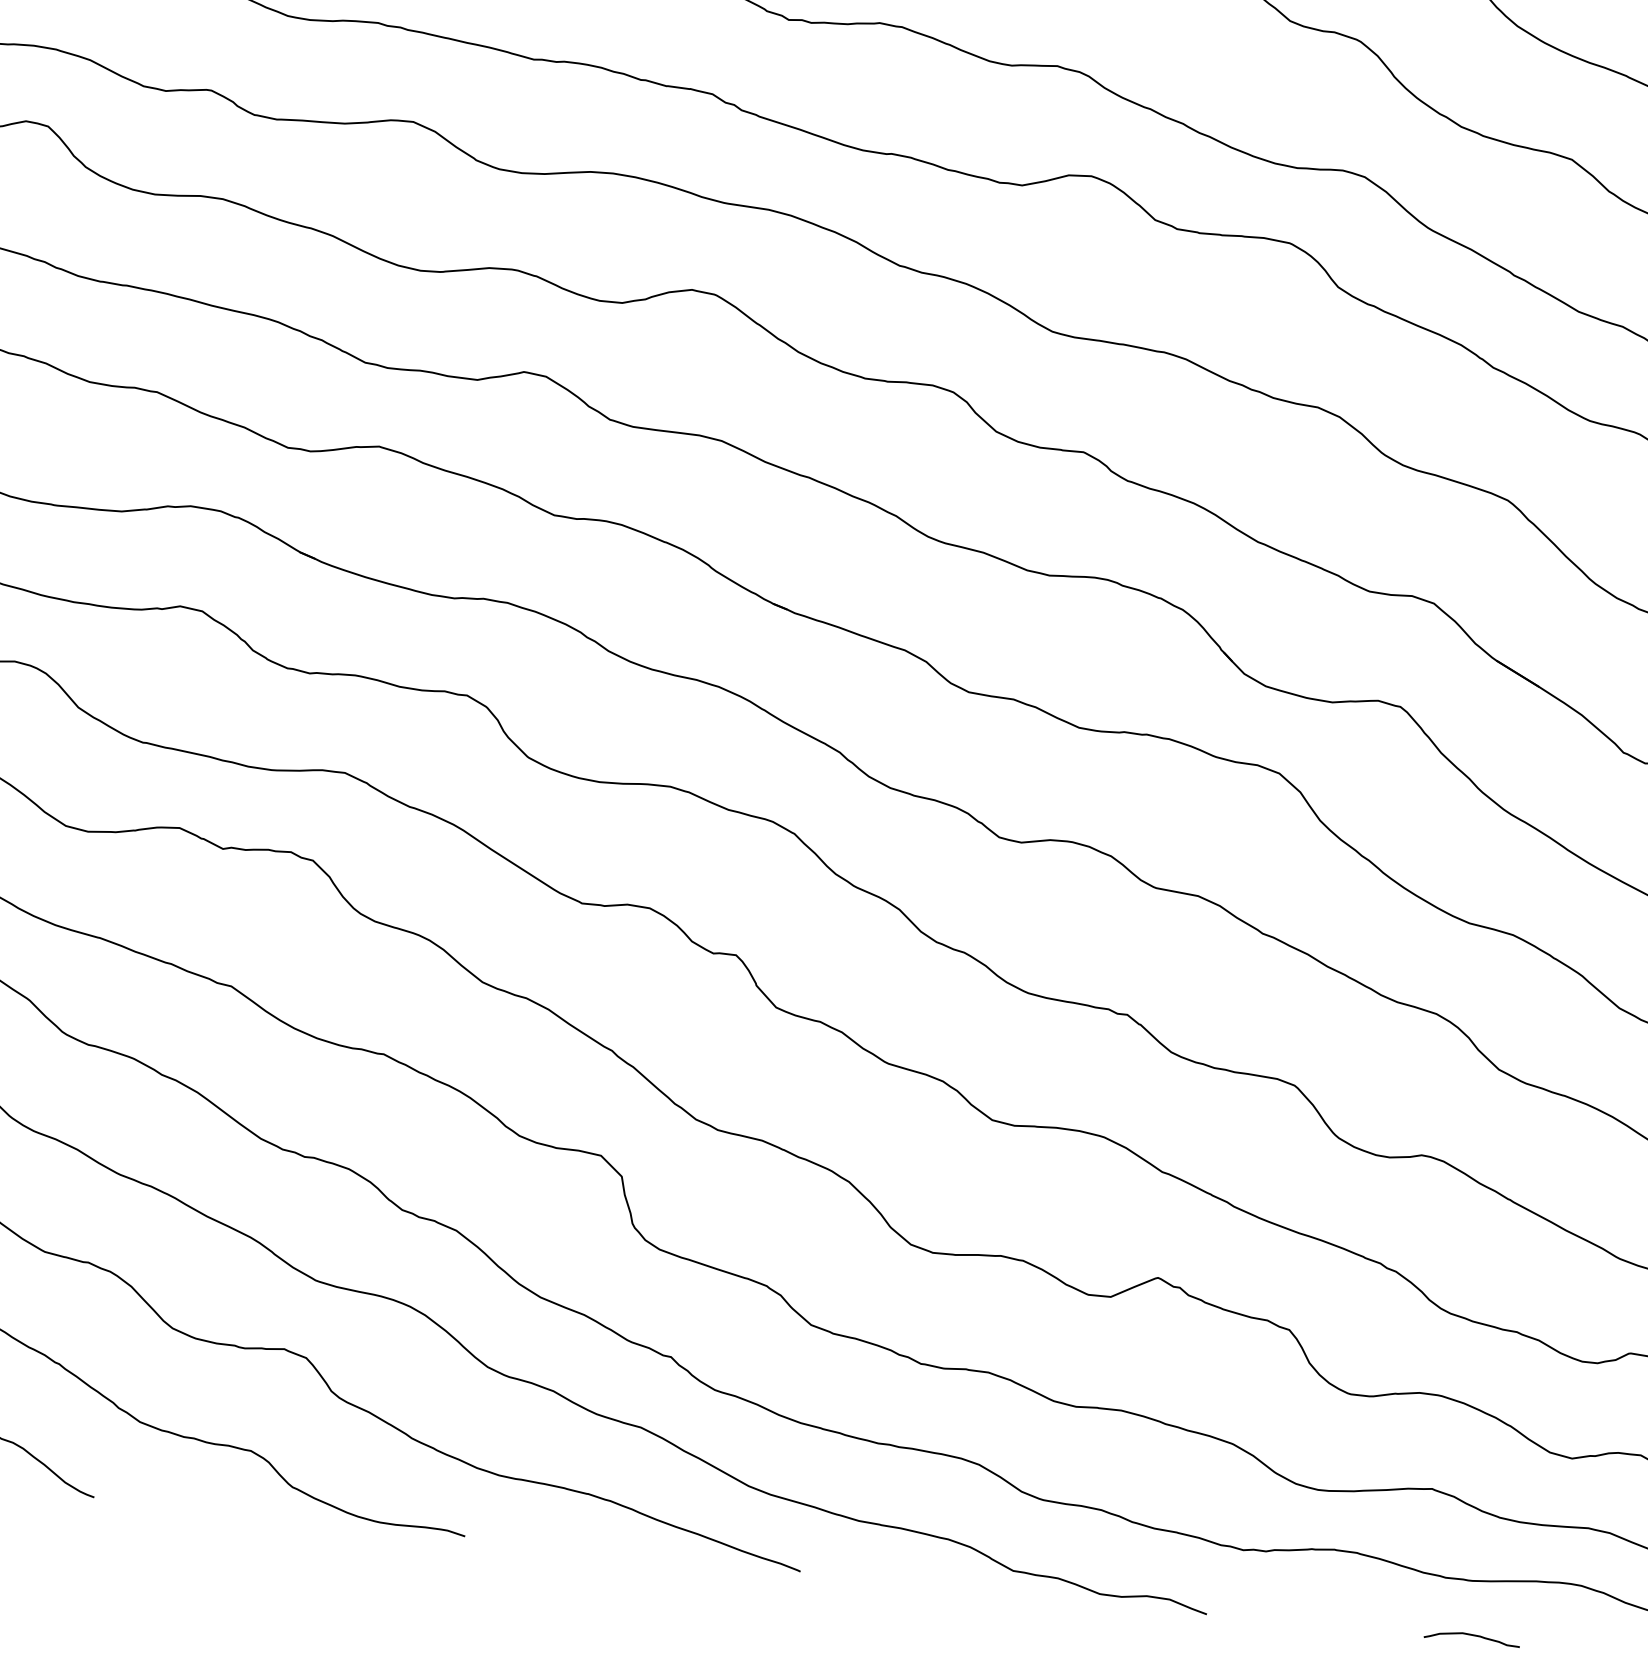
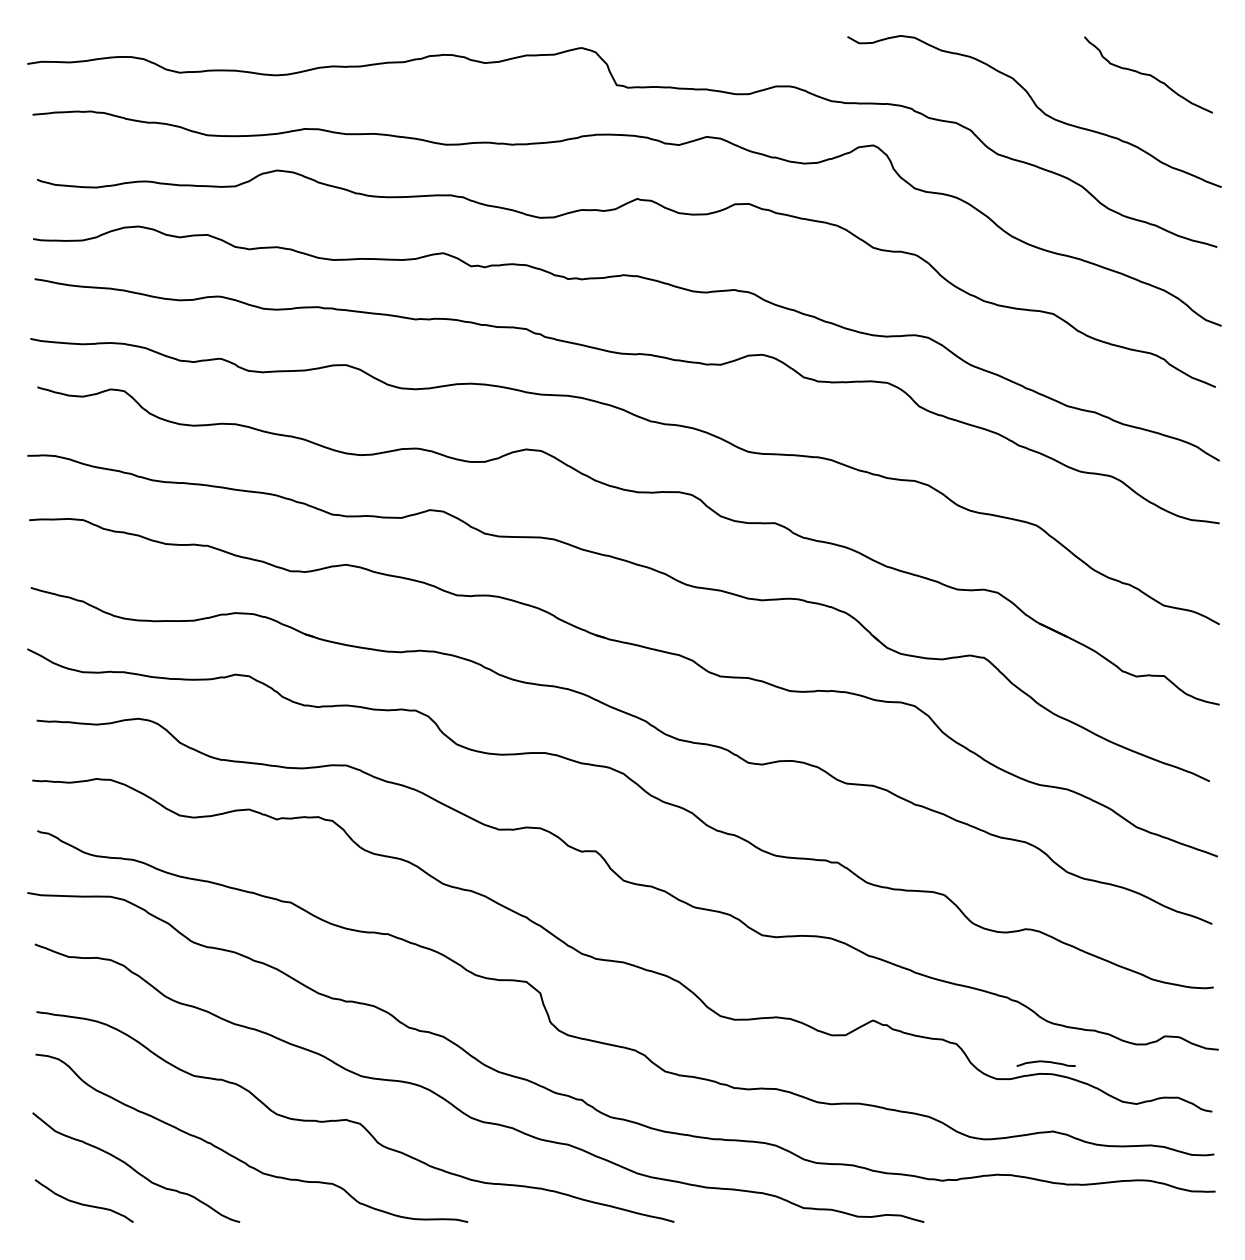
curve: (1471, 1636) -> (1045, 1062), moved

